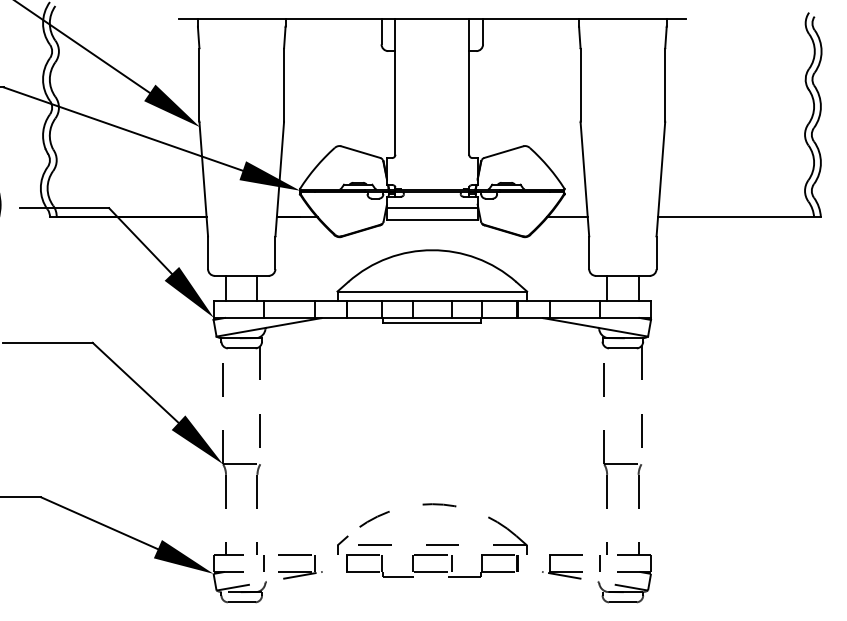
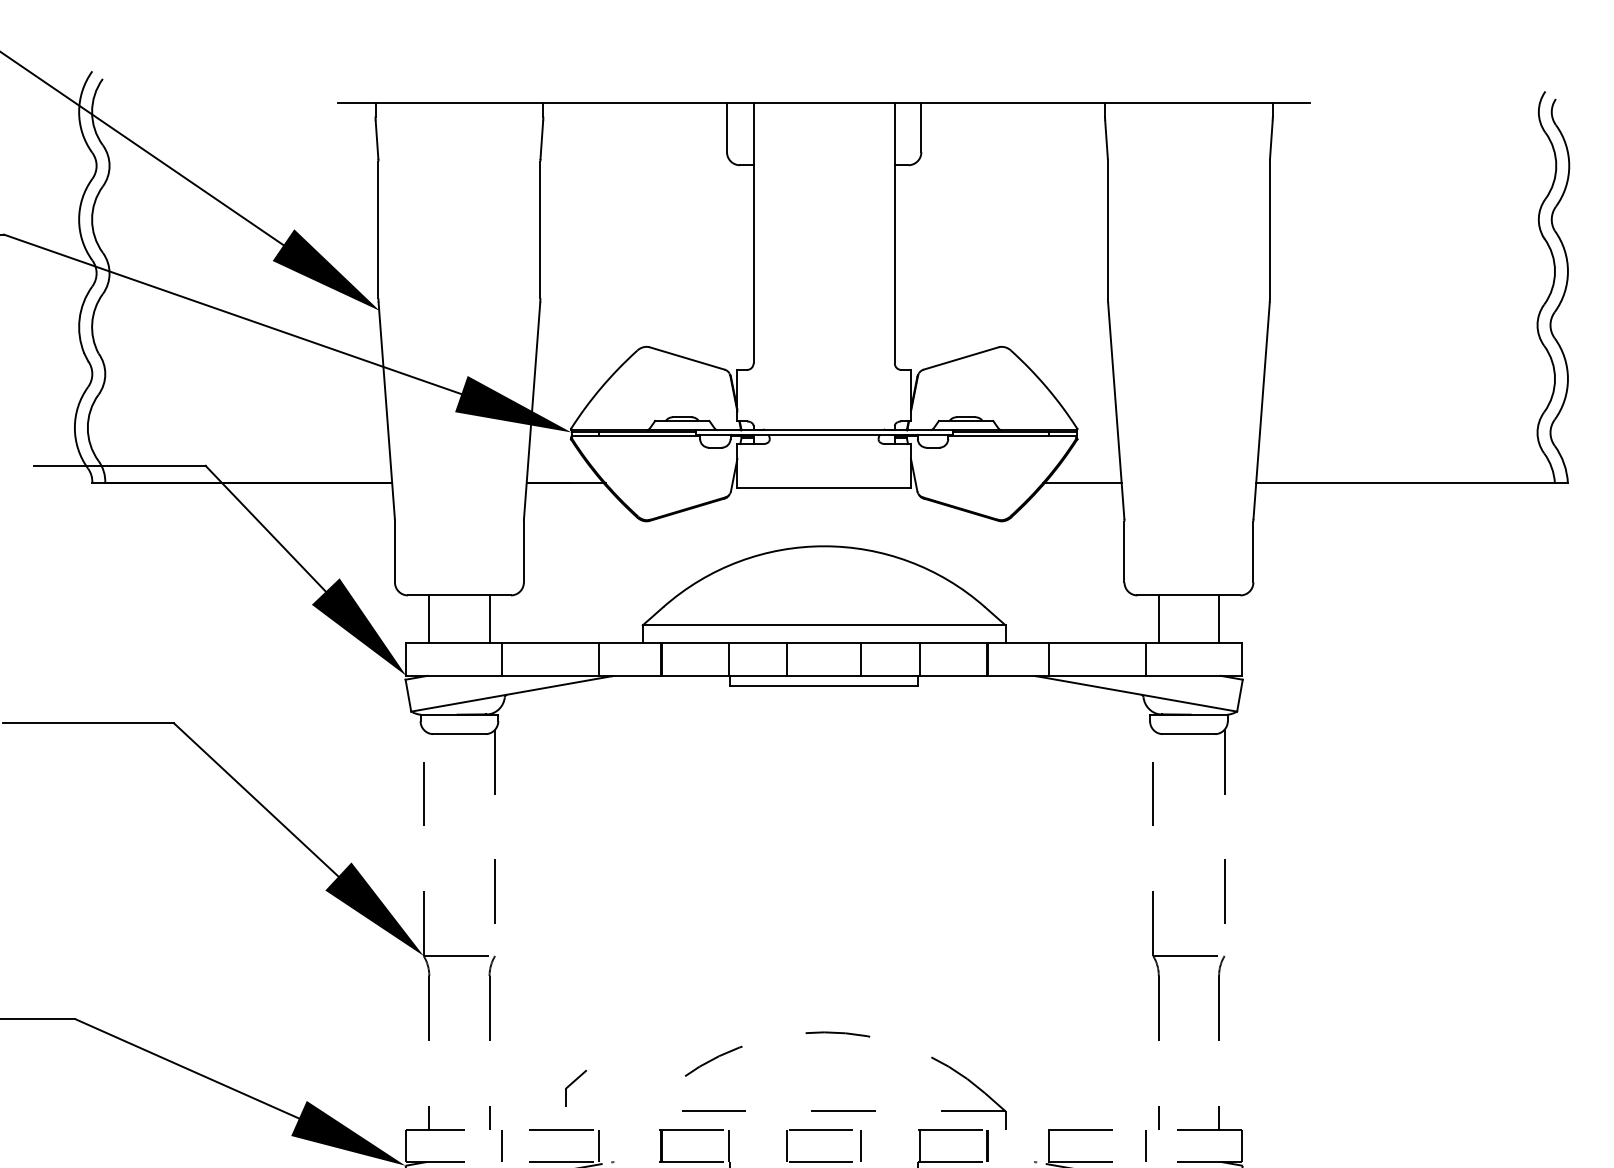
line: (431, 207) -> (822, 464), removed
part: (342, 544) -> (575, 1086), moved

